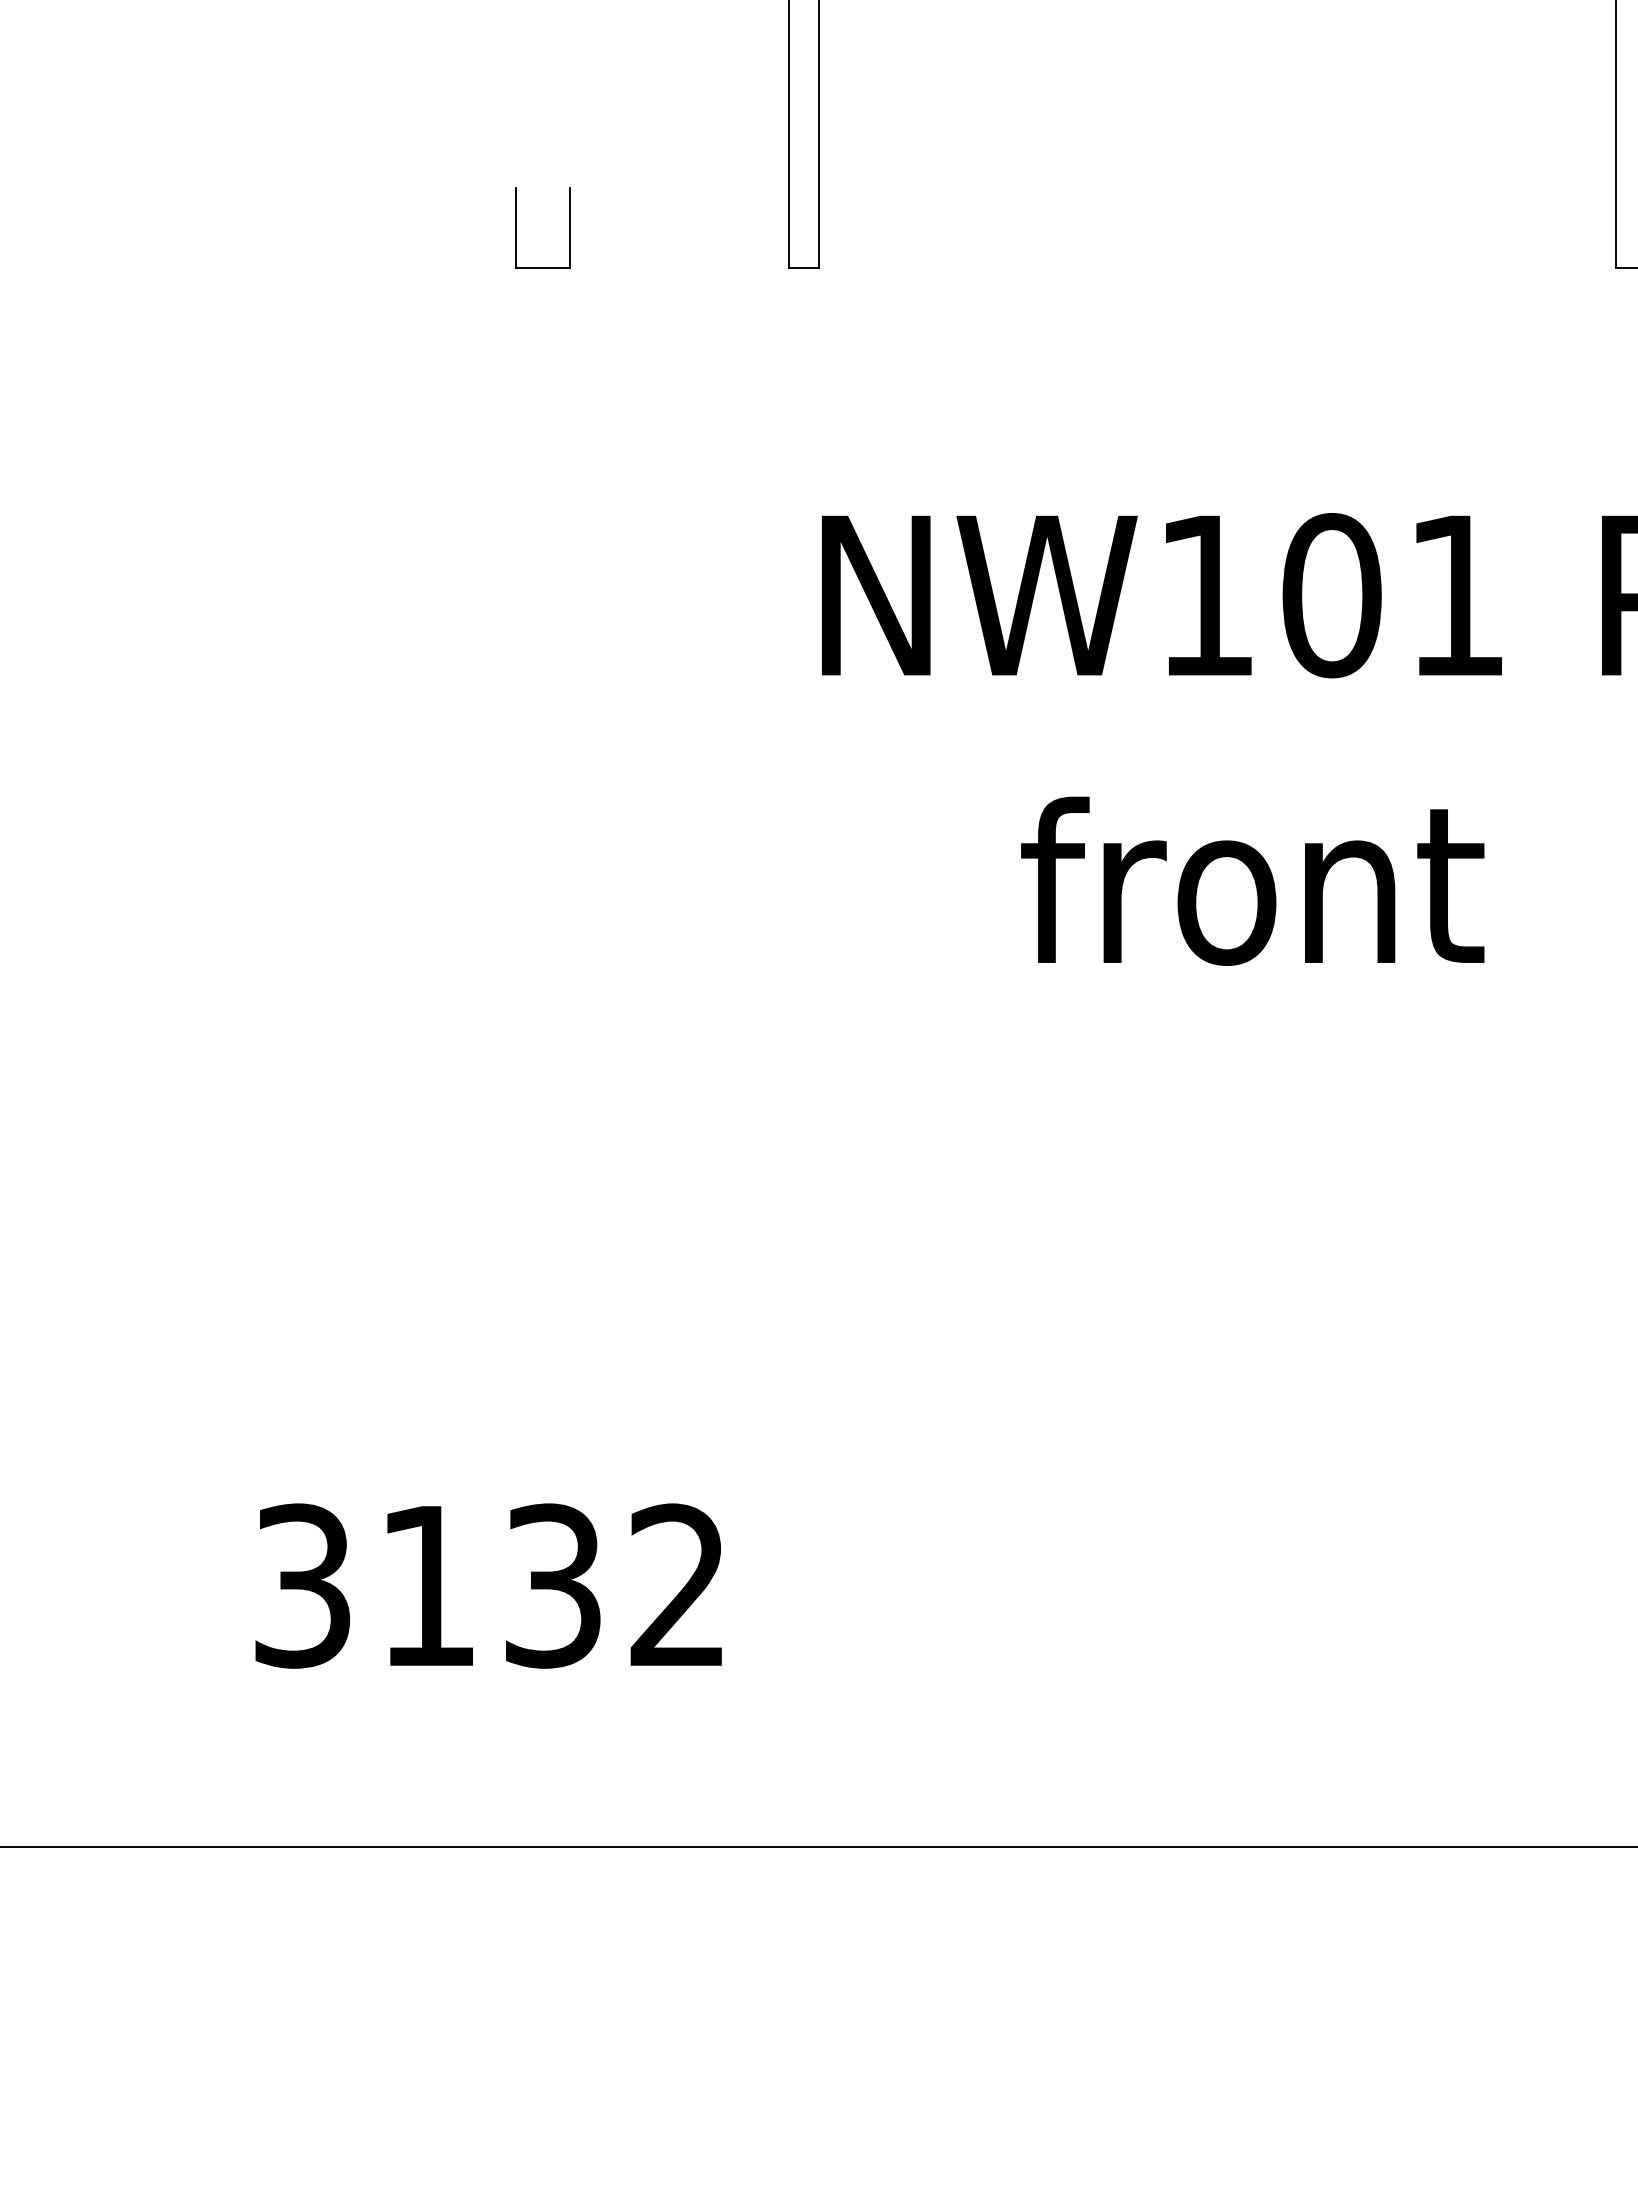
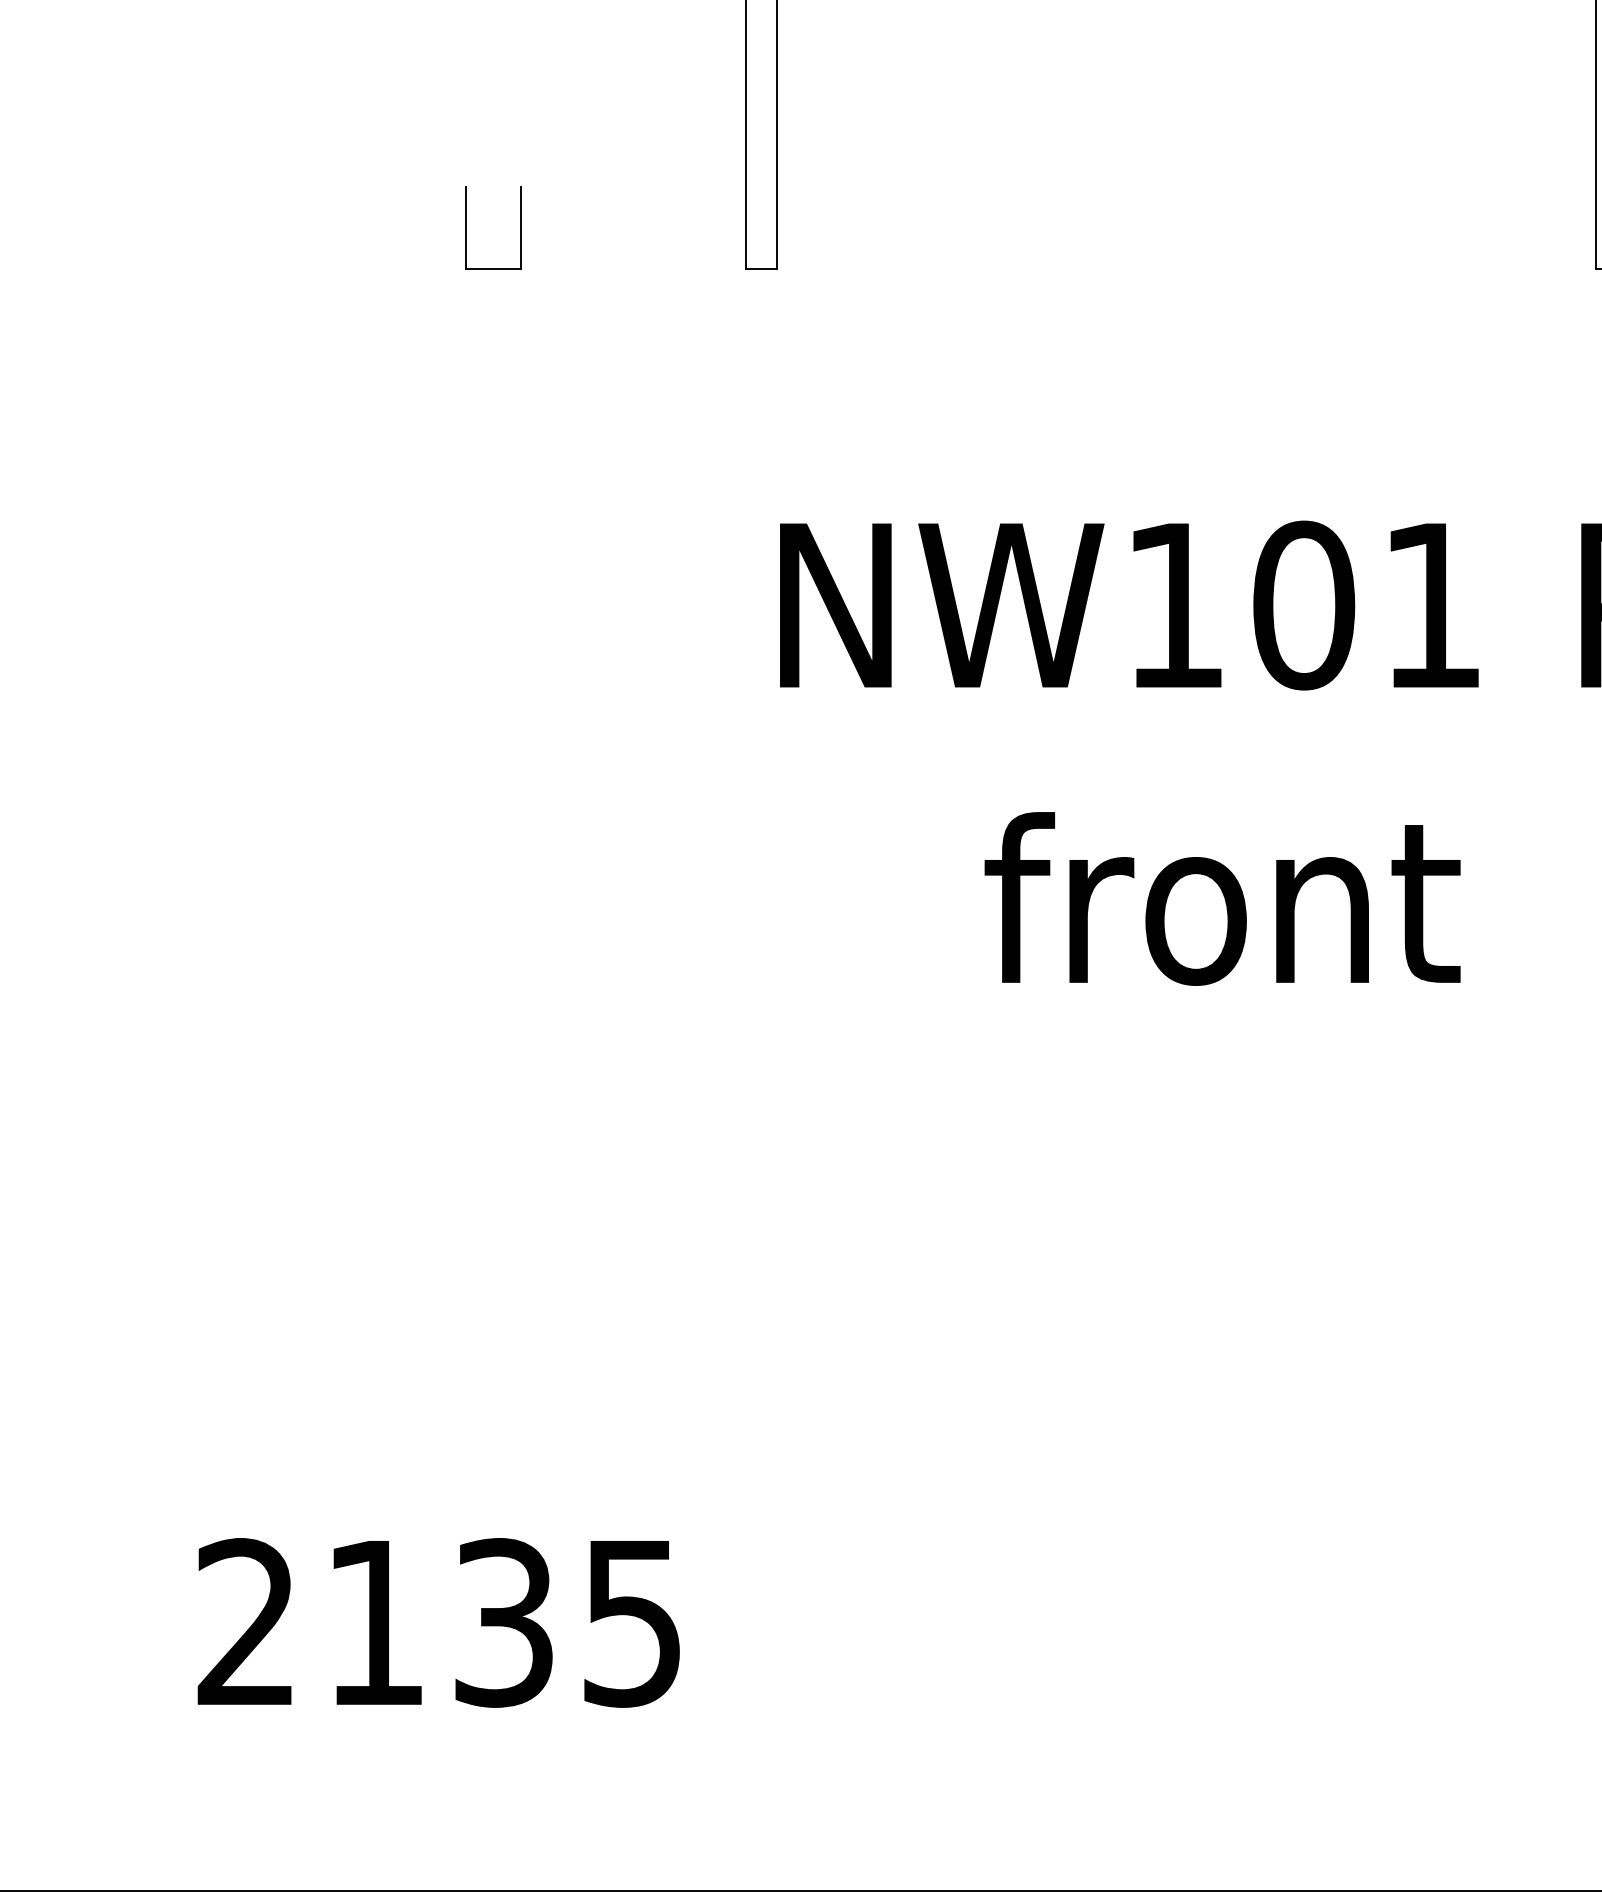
text: (489, 1585) -> (438, 1622), 3132 -> 2135

